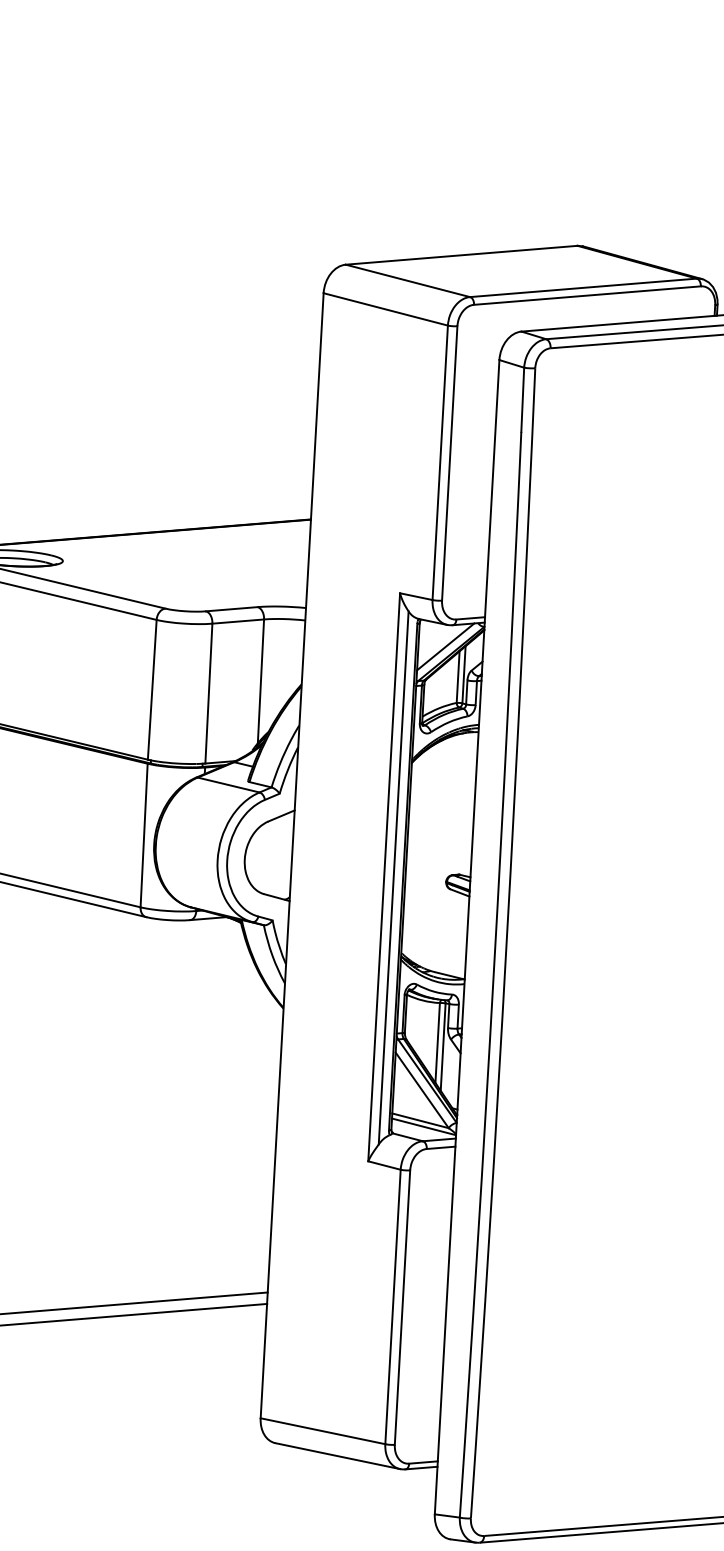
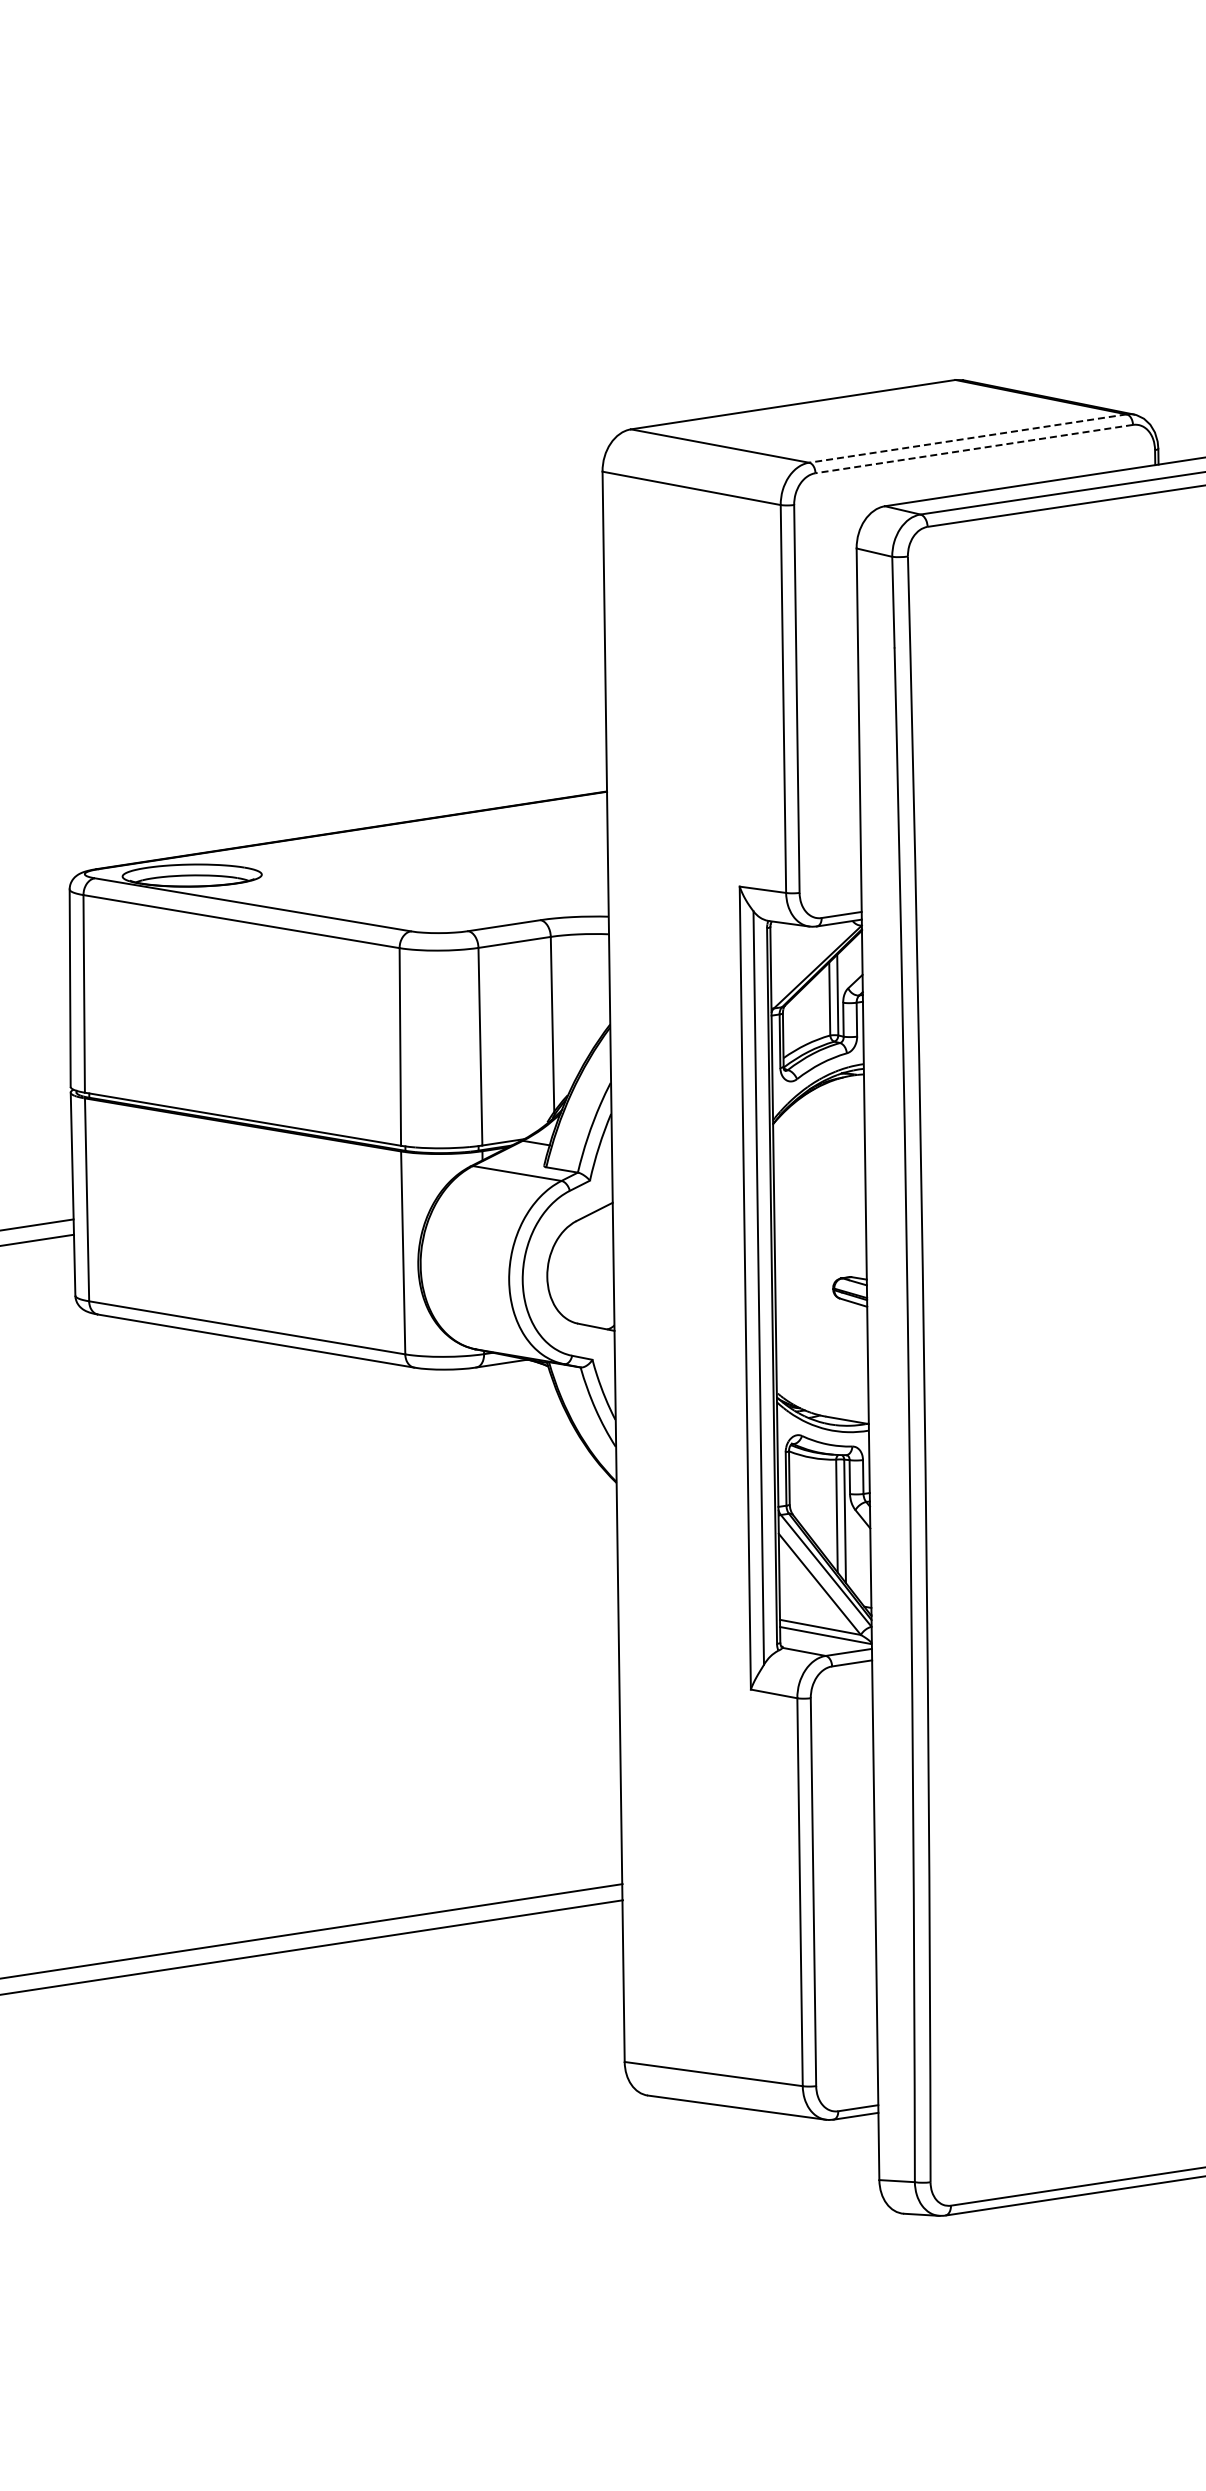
line: (583, 287) -> (967, 438), solid -> dashed
line: (587, 295) -> (974, 449), solid -> dashed
line: (445, 646) -> (809, 957), removed

